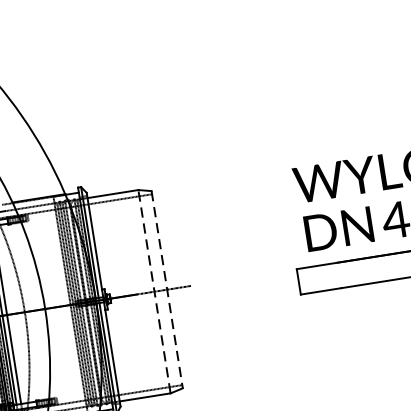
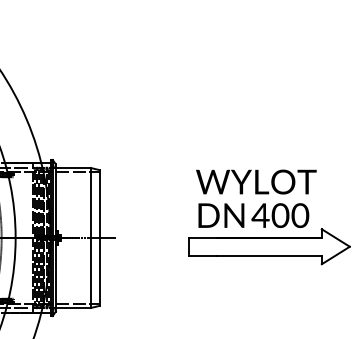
line: (167, 290) -> (99, 238), dashed -> solid
line: (154, 292) -> (90, 238), dashed -> solid

